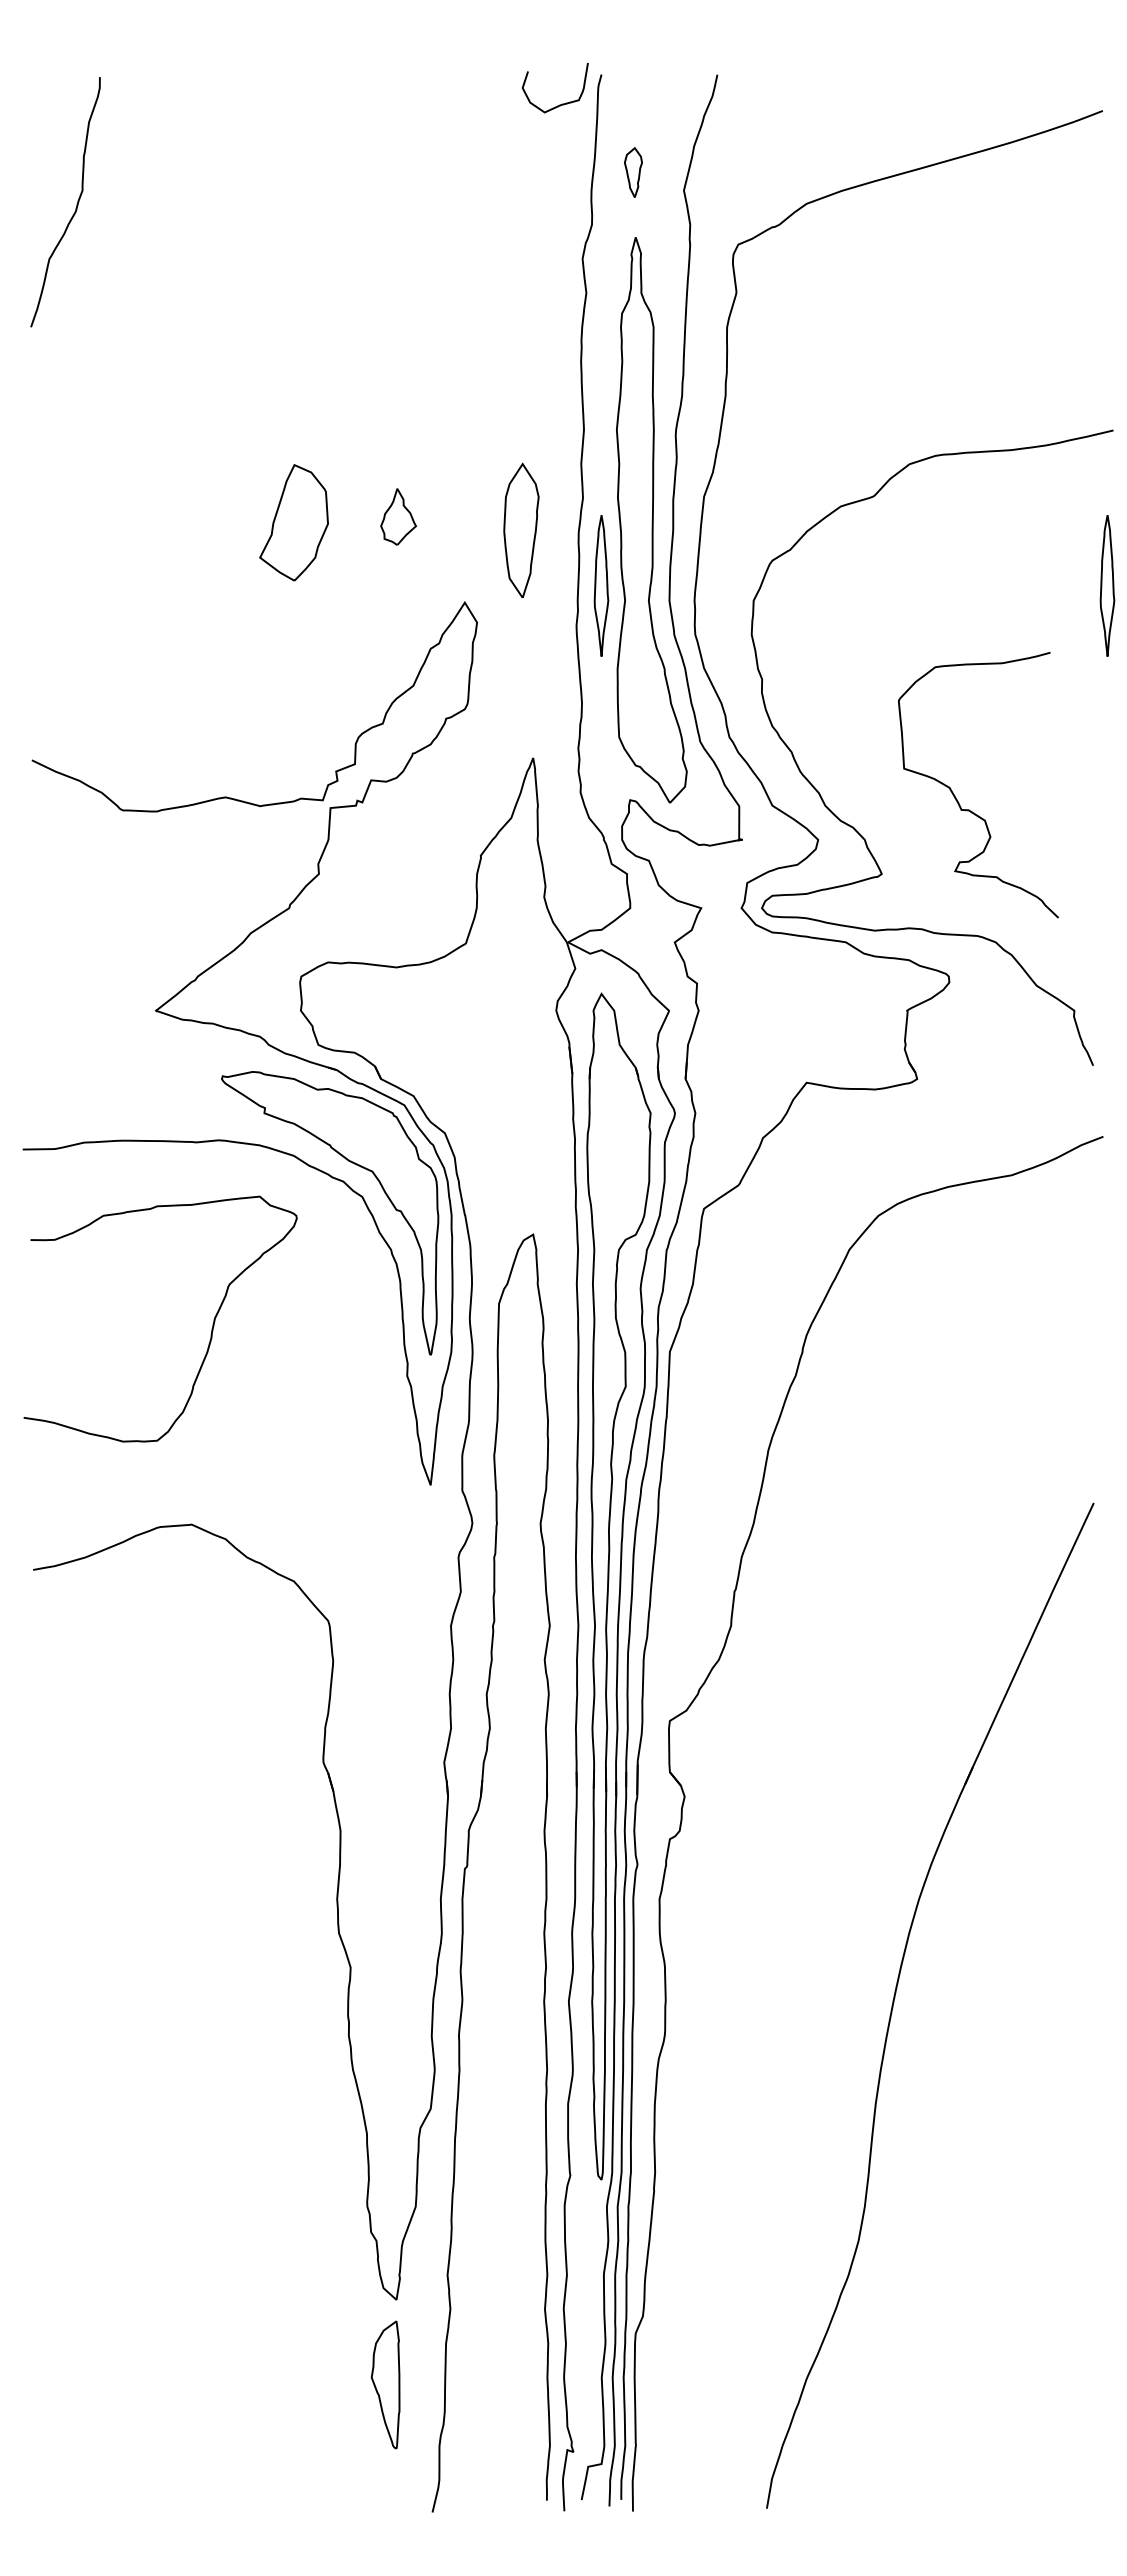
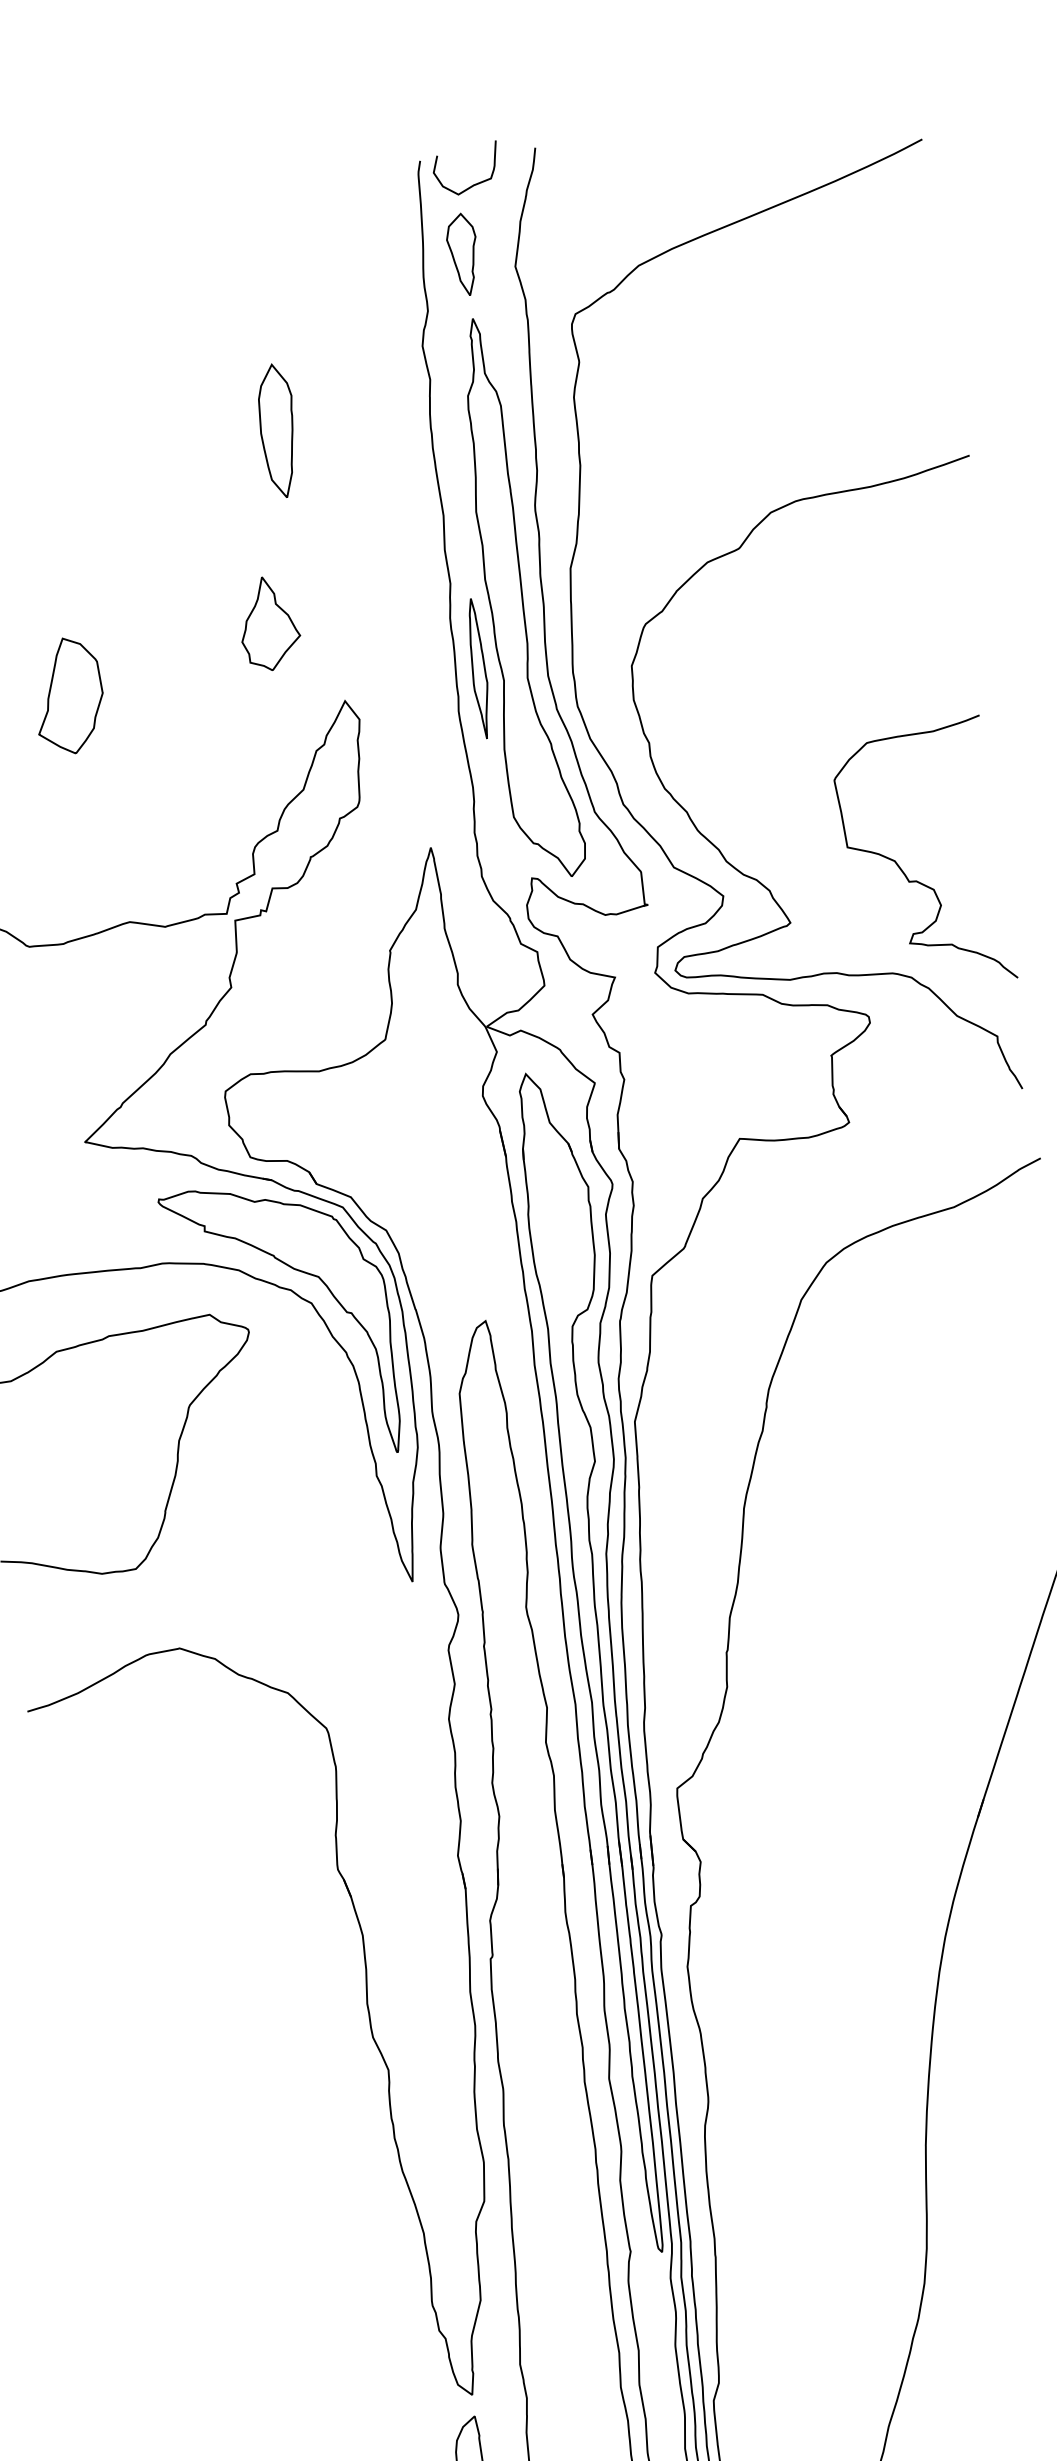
curve: (559, 104) -> (472, 184), moved
part: (633, 172) -> (463, 254), size x1.67
part: (398, 516) -> (269, 623), size x1.67
part: (293, 522) -> (68, 695), moved
part: (521, 529) -> (278, 429), moved
part: (1107, 585) -> (981, 610), removed
curve: (956, 797) -> (902, 870), moved

